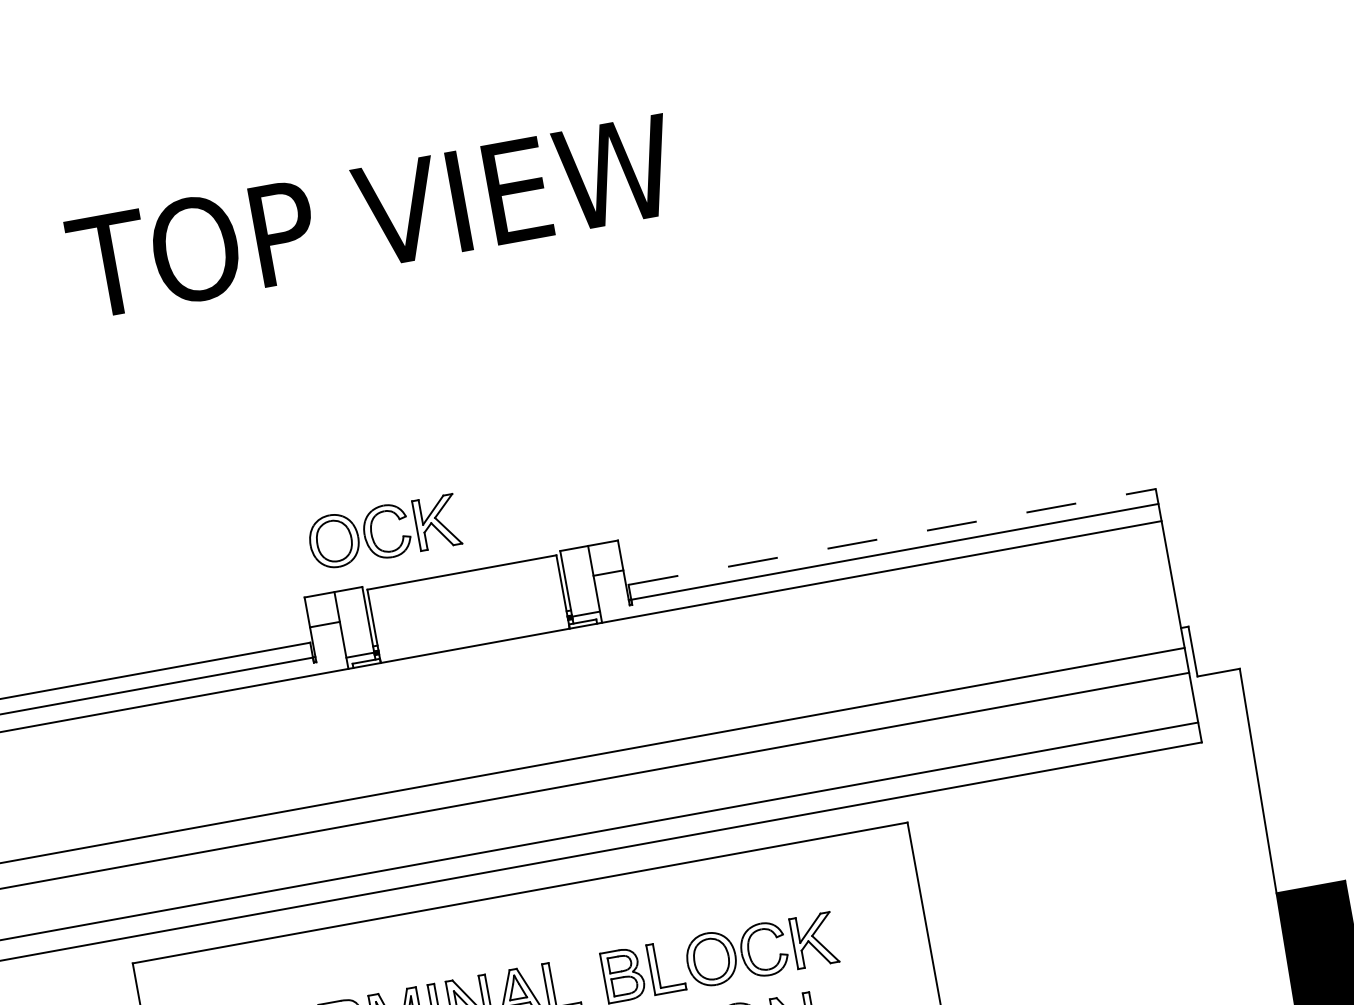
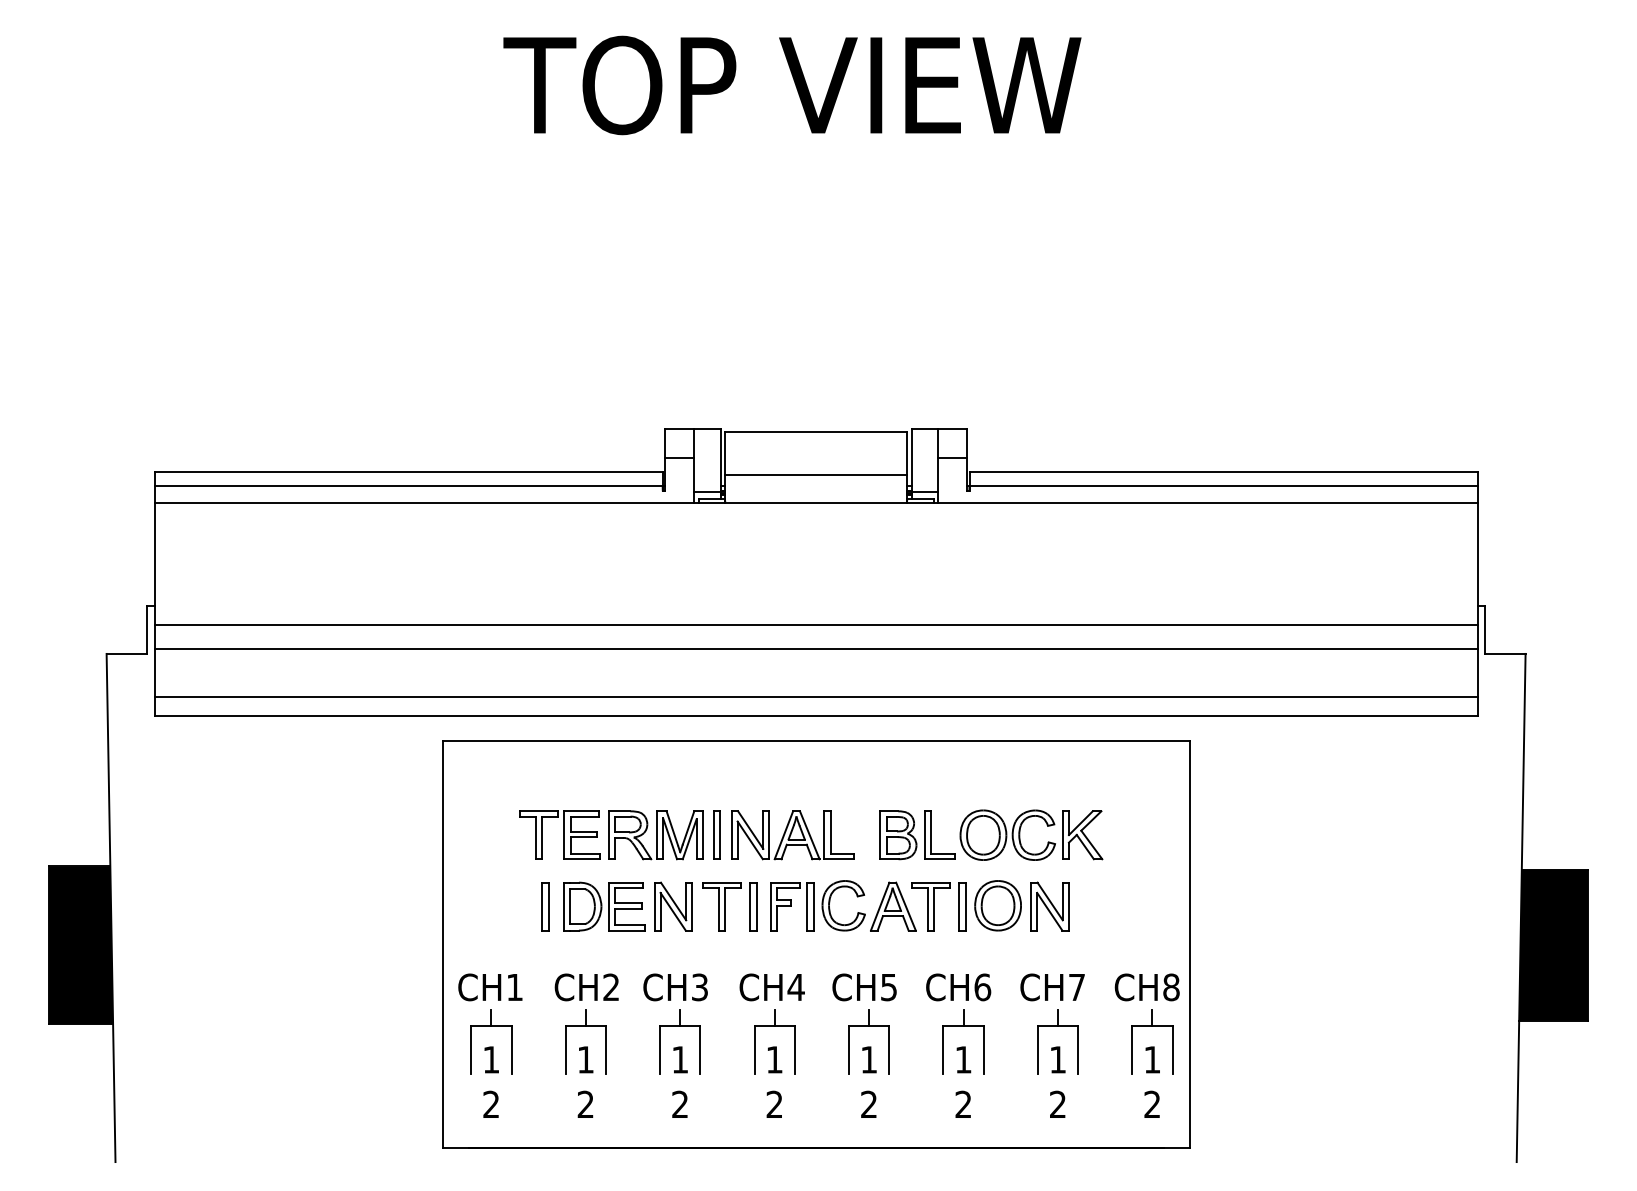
part: (372, 533) -> (739, 380), removed
line: (893, 536) -> (1224, 471), dashed -> solid
line: (470, 617) -> (816, 475), added

